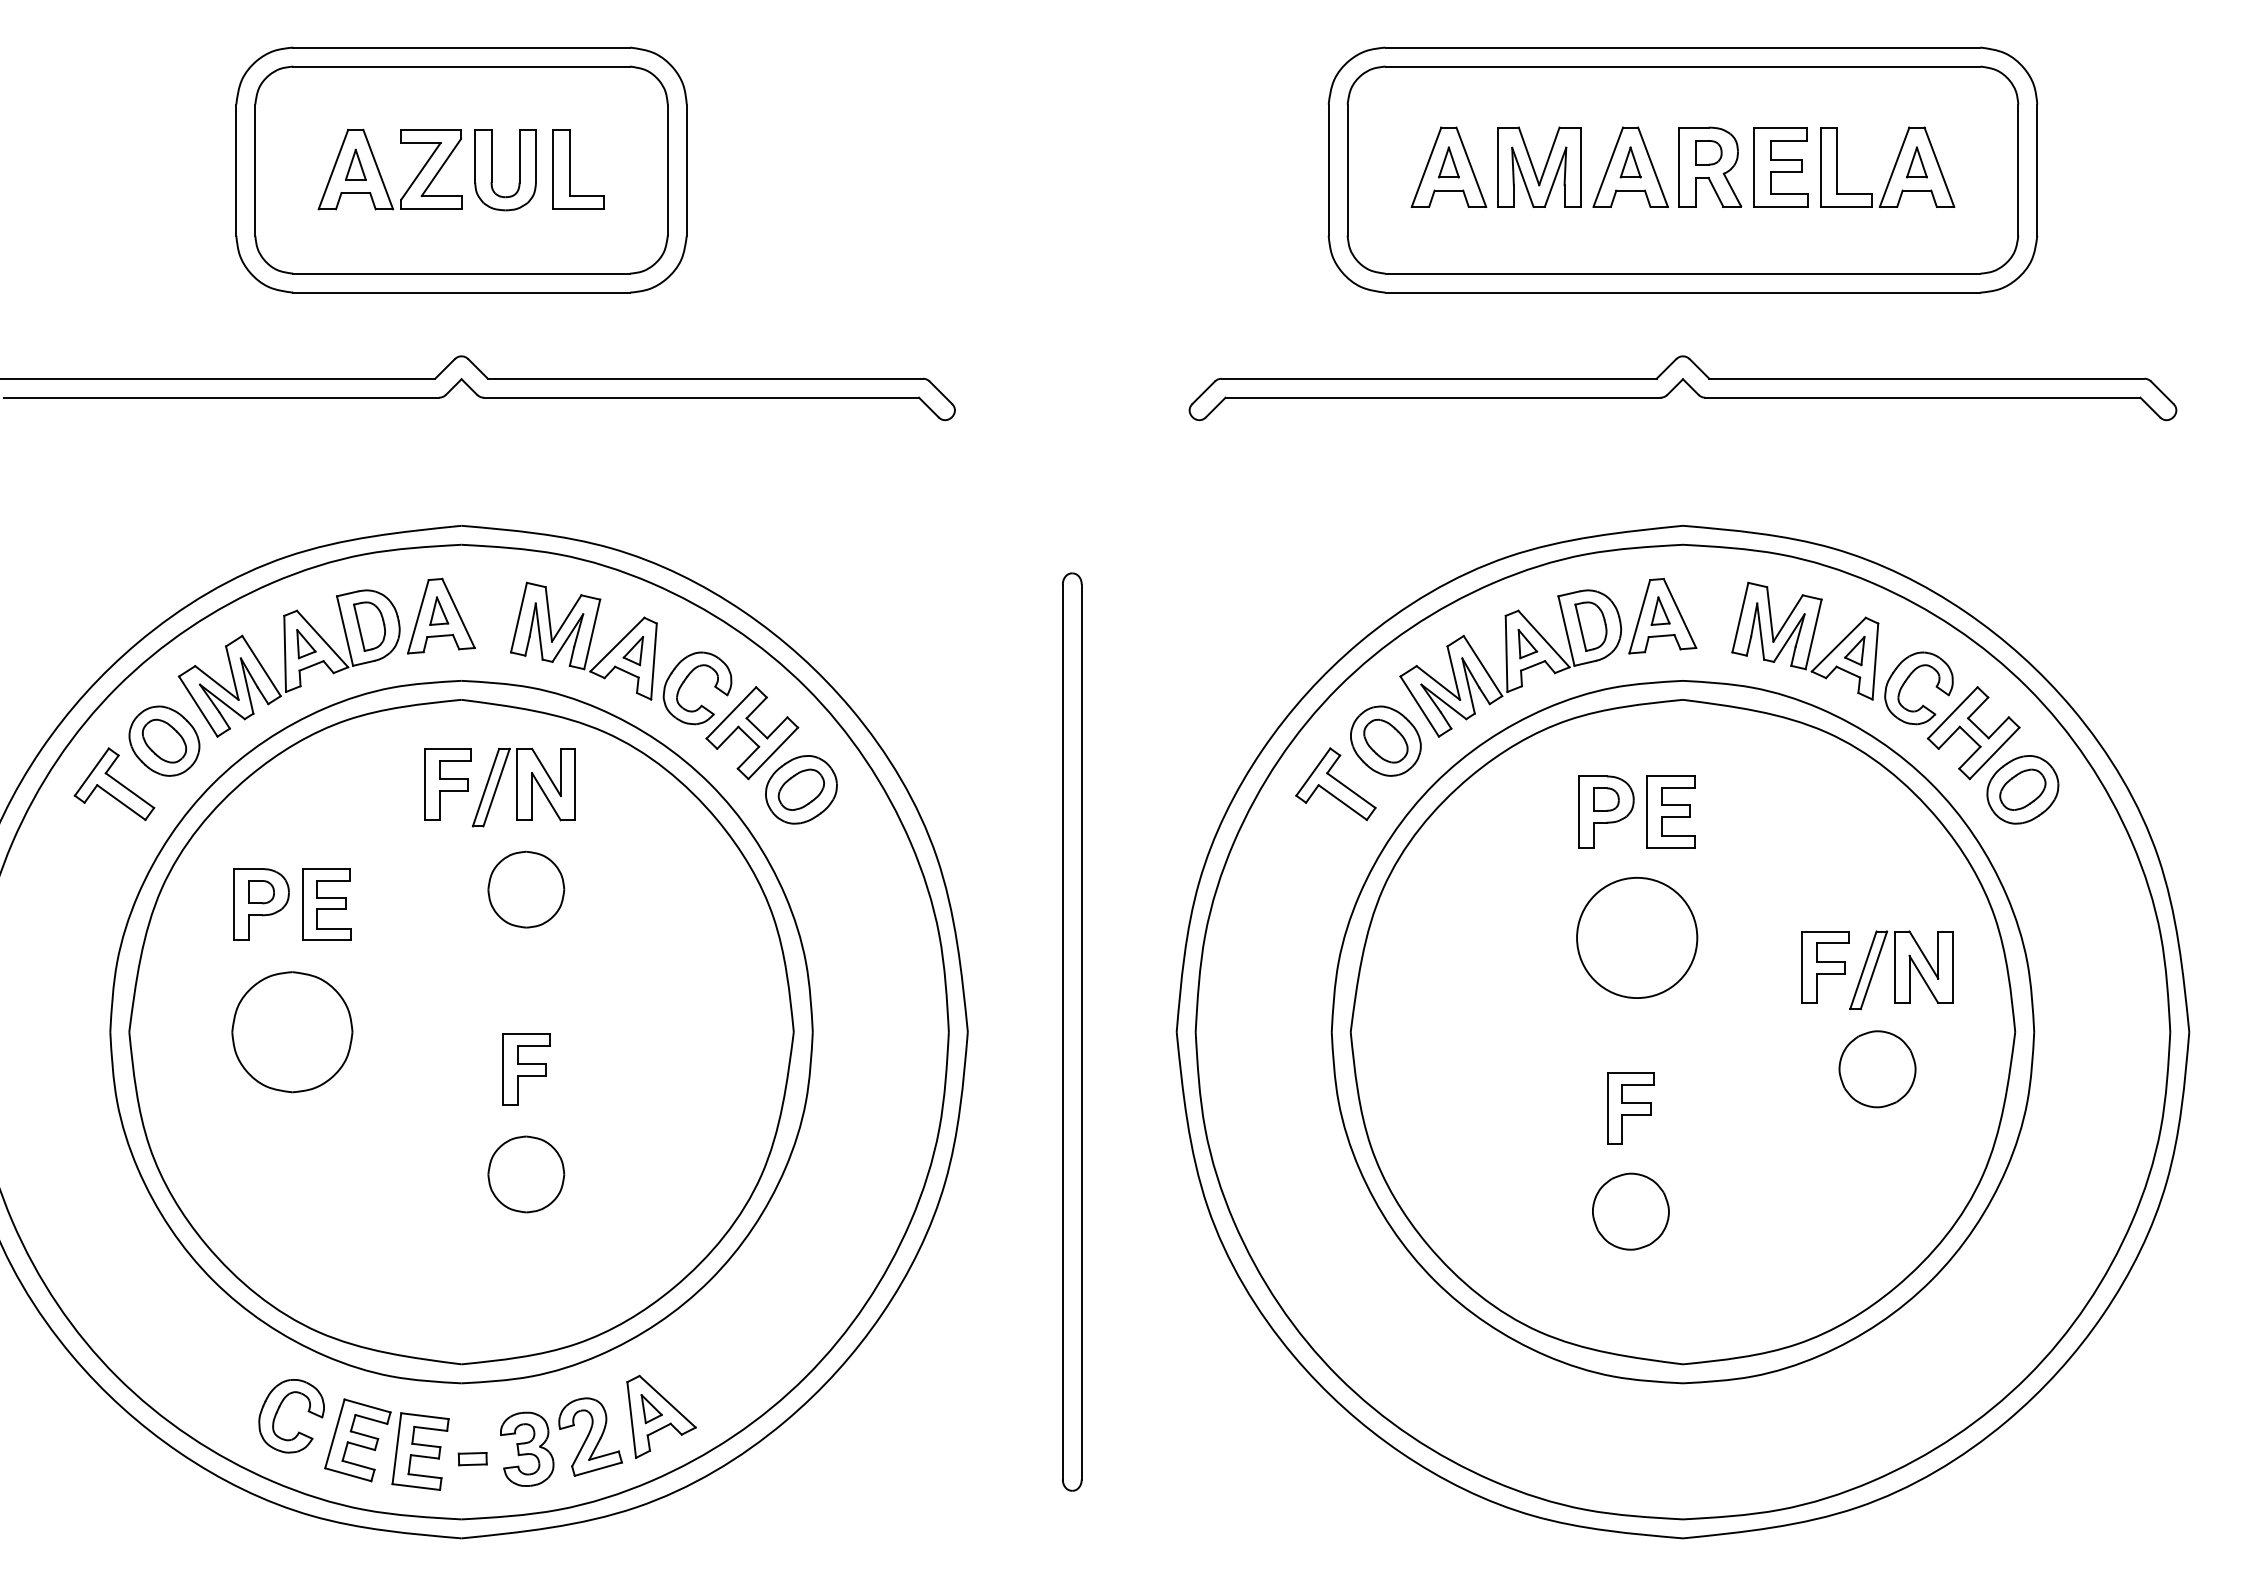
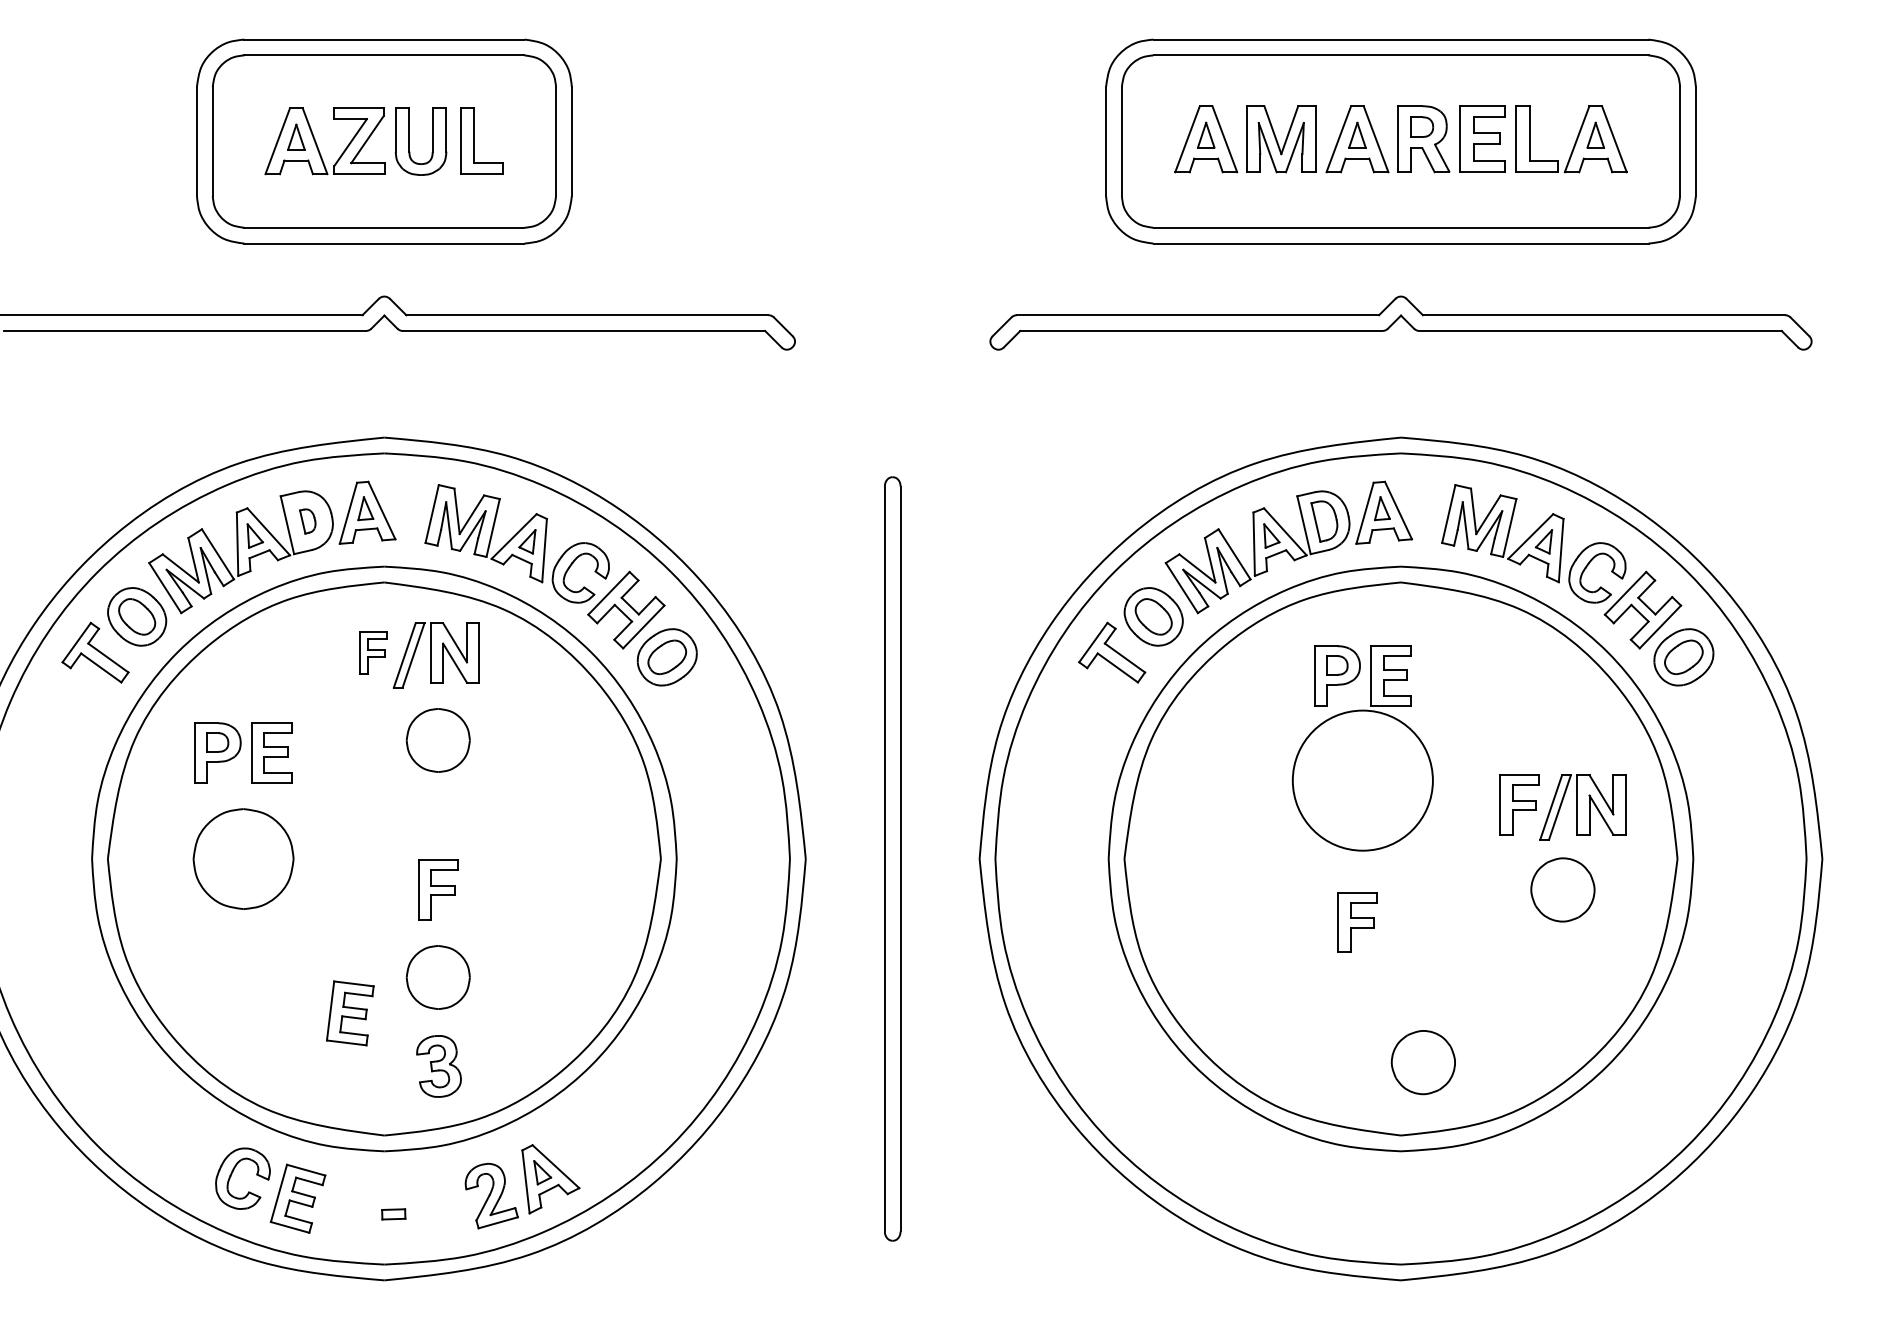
part: (369, 626) -> (307, 521), size x0.6
part: (447, 784) -> (372, 652), size x0.7
circle: (1637, 937) -> (1363, 780), size x1.4
part: (1630, 1211) -> (1423, 1062), moved
part: (527, 1448) -> (439, 1065), moved
part: (420, 1451) -> (350, 1013), moved

